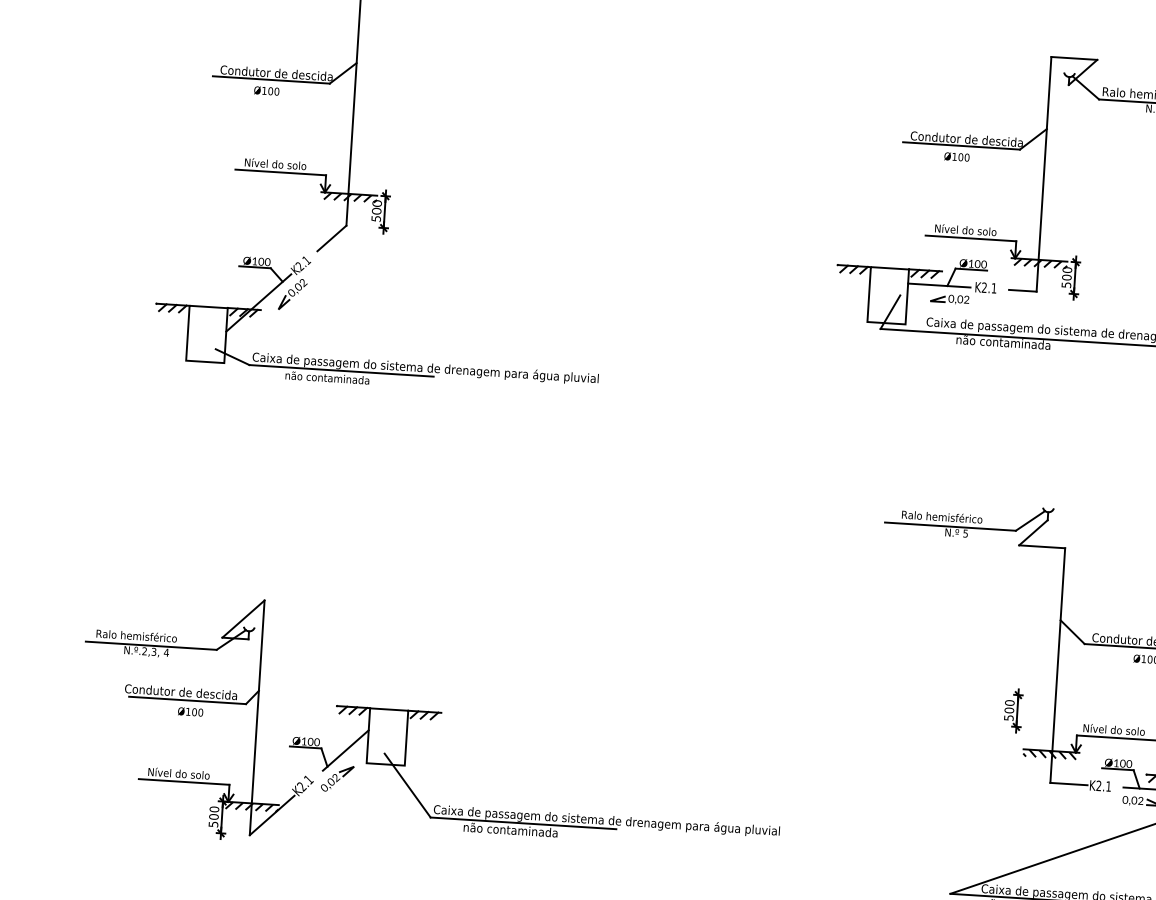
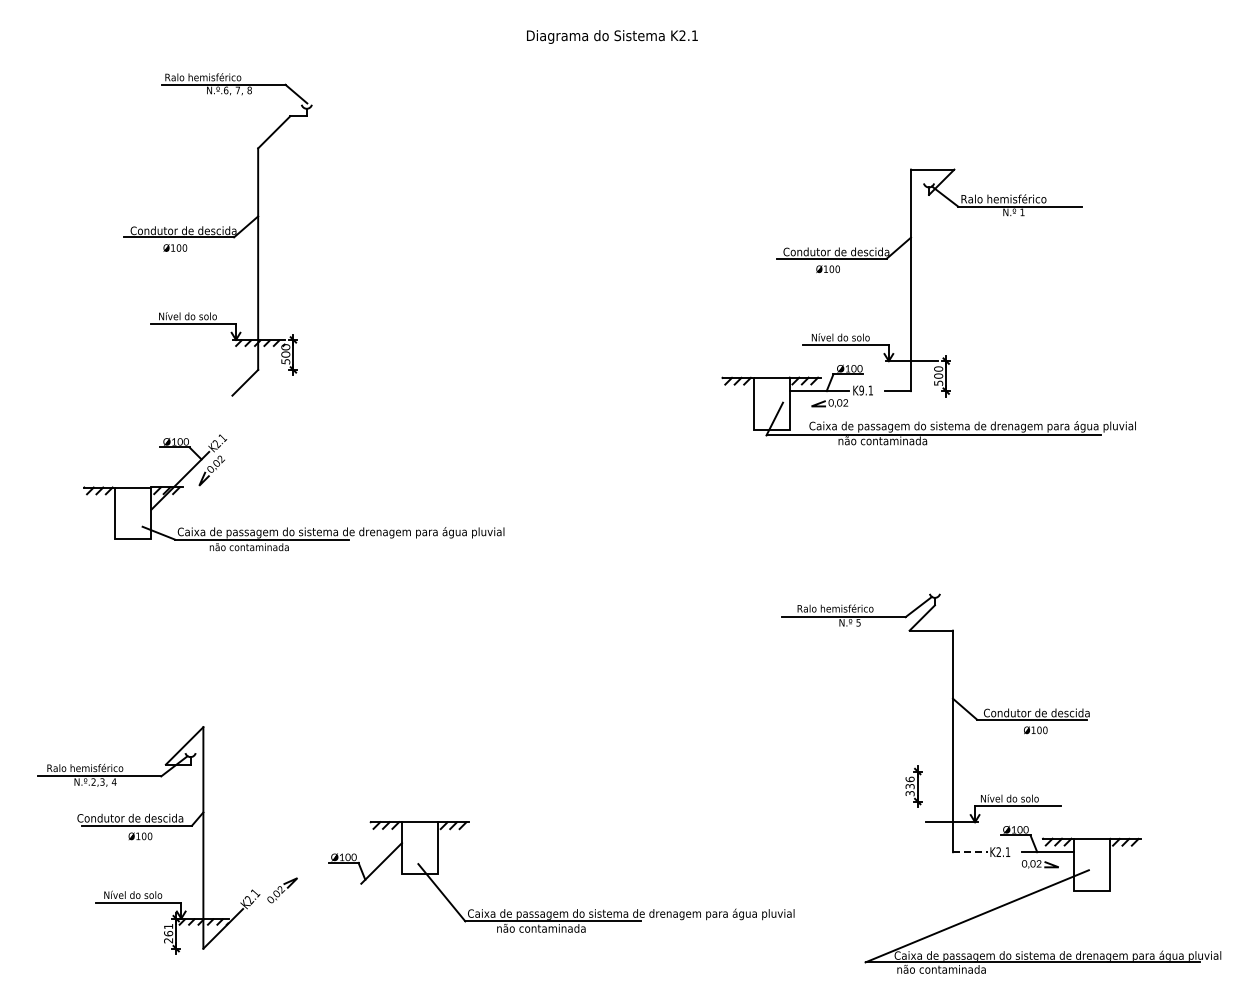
hatch: (1038, 263) -> (911, 364), removed
text: (984, 287) -> (861, 390), K2.1 -> K9.1
part: (369, 359) -> (287, 527), moved
text: (1008, 709) -> (909, 785), 500 -> 336
hatch: (1050, 754) -> (951, 825), removed
line: (1068, 784) -> (970, 852), solid -> dashed
part: (533, 813) -> (561, 911), moved
text: (213, 816) -> (168, 933), 500 -> 261

